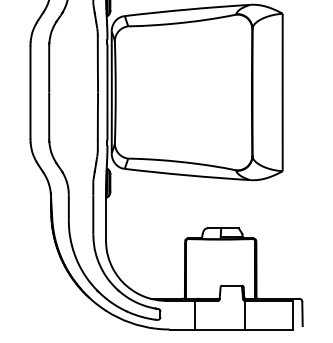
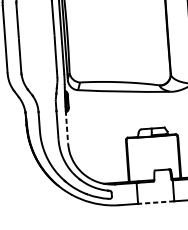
line: (105, 218) -> (66, 127), solid -> dashed
line: (220, 329) -> (156, 202), solid -> dashed

